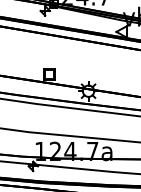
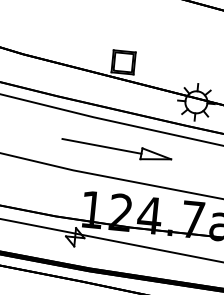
part: (50, 119) -> (117, 149), added

